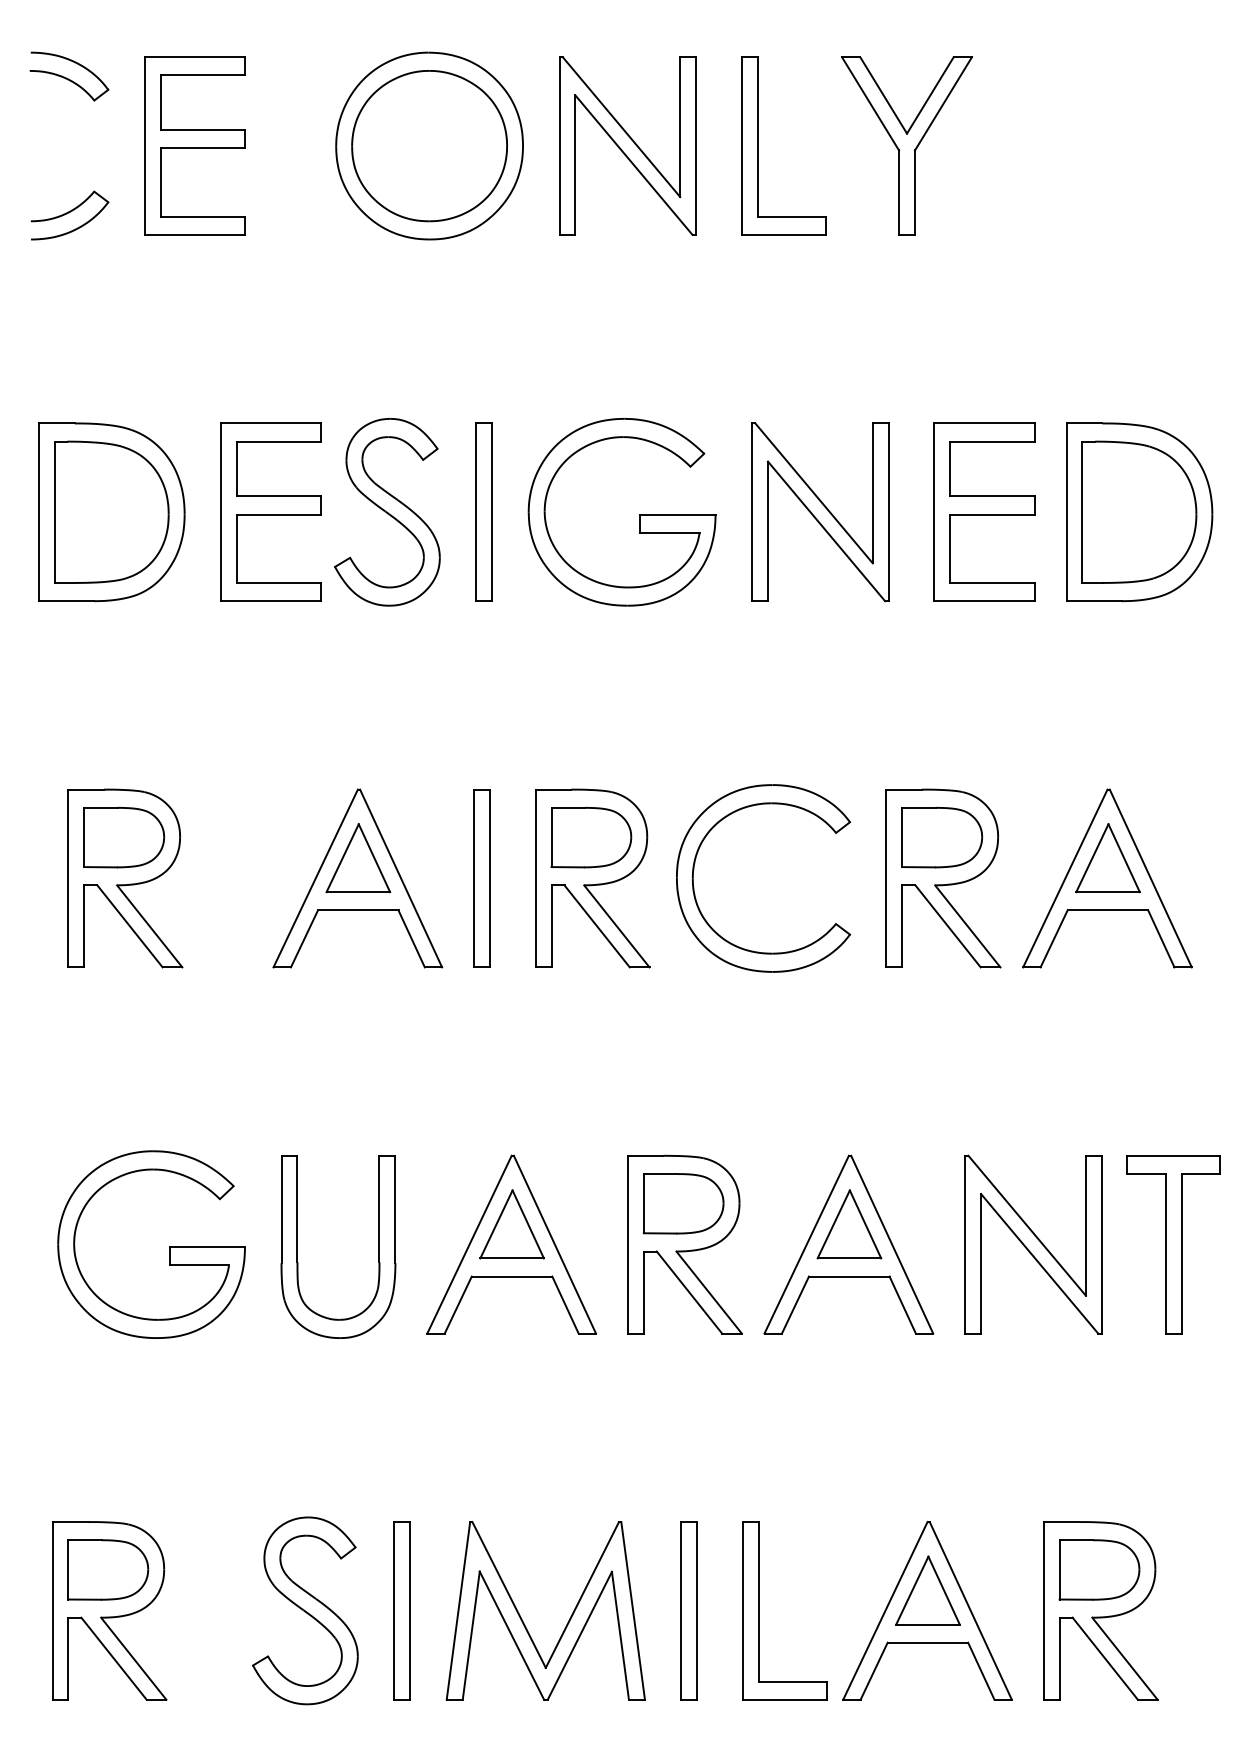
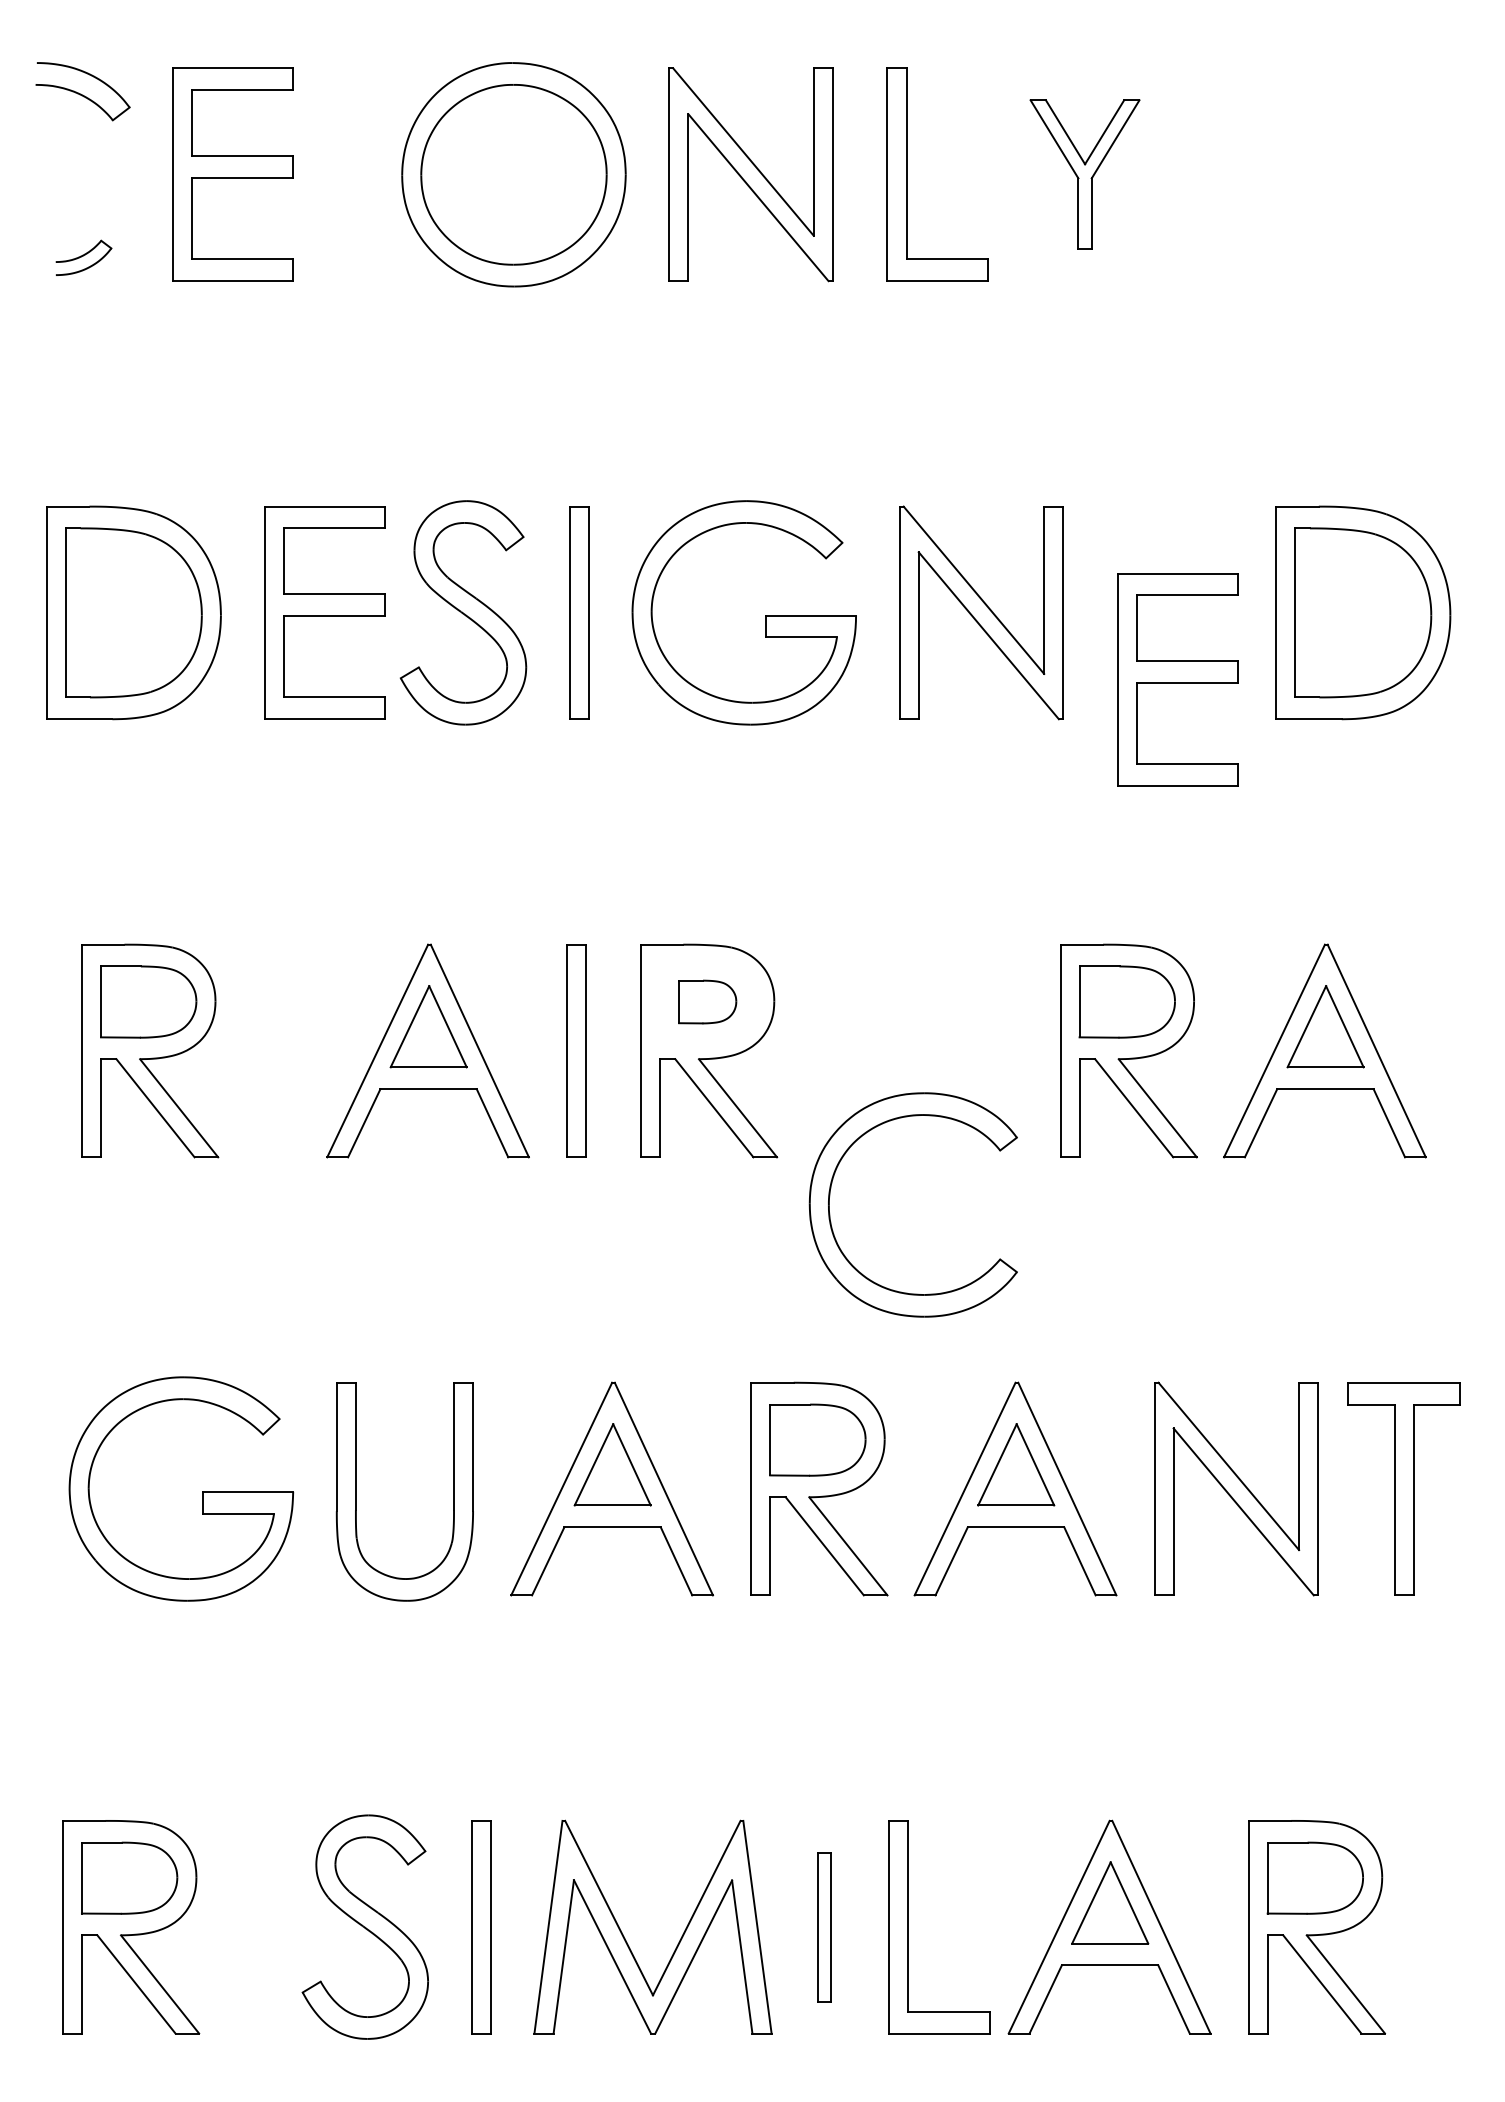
part: (906, 145) -> (1084, 174), size x0.7
part: (69, 215) -> (83, 257), size x0.6
part: (984, 511) -> (1177, 679), moved
part: (591, 837) -> (707, 1001), size x0.6
part: (694, 871) -> (830, 1196), moved
part: (689, 1611) -> (824, 1927), size x0.7

